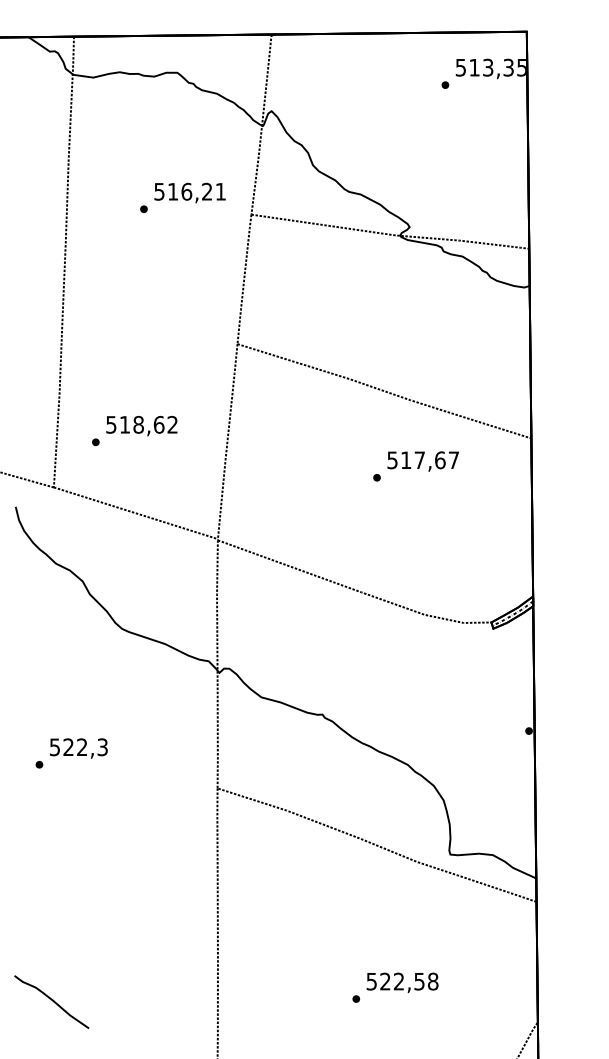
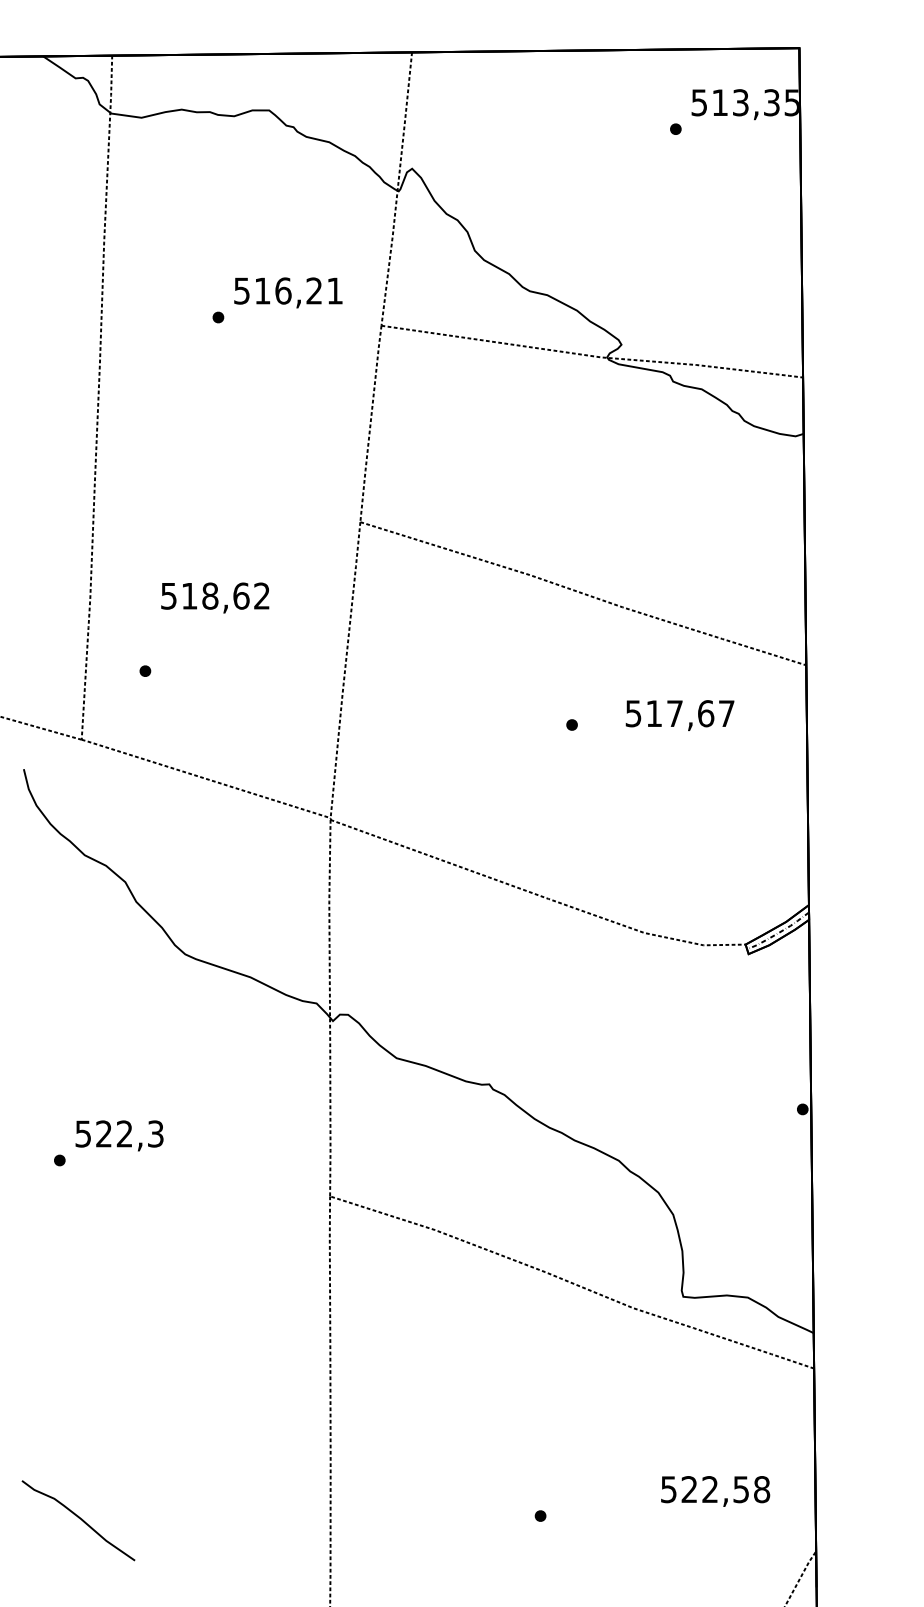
text: (141, 426) -> (214, 598), moved
text: (422, 461) -> (679, 715), moved
text: (402, 982) -> (715, 1490), moved

